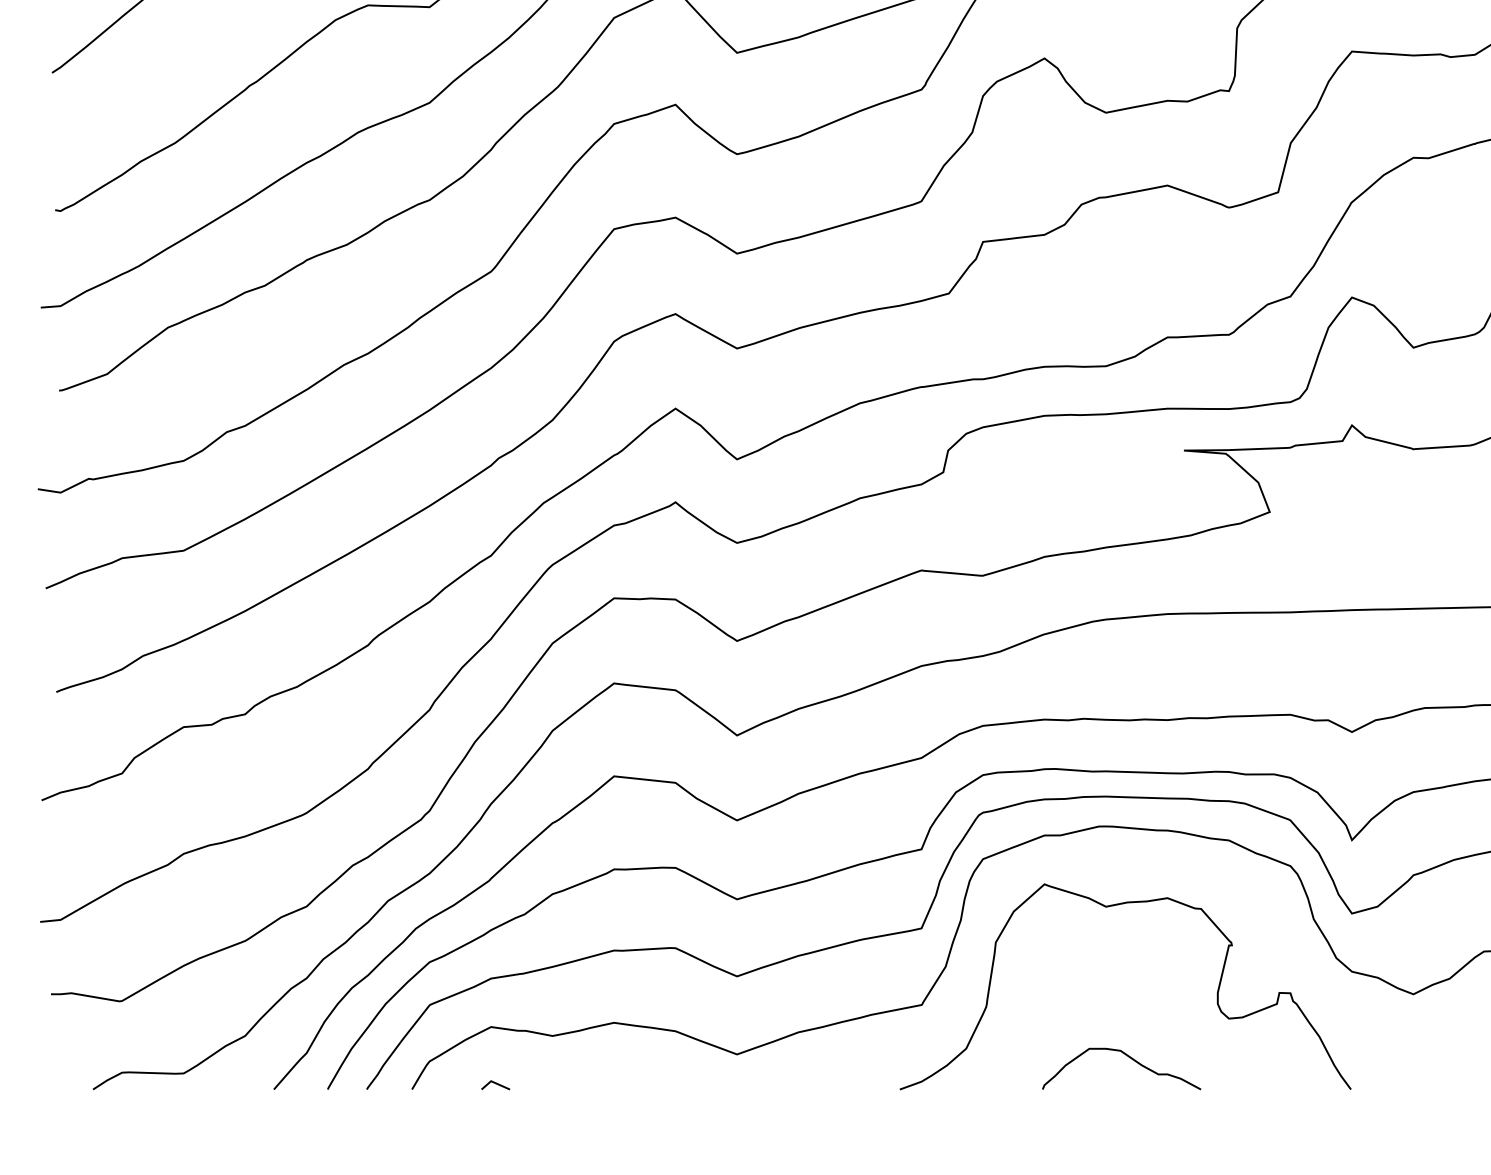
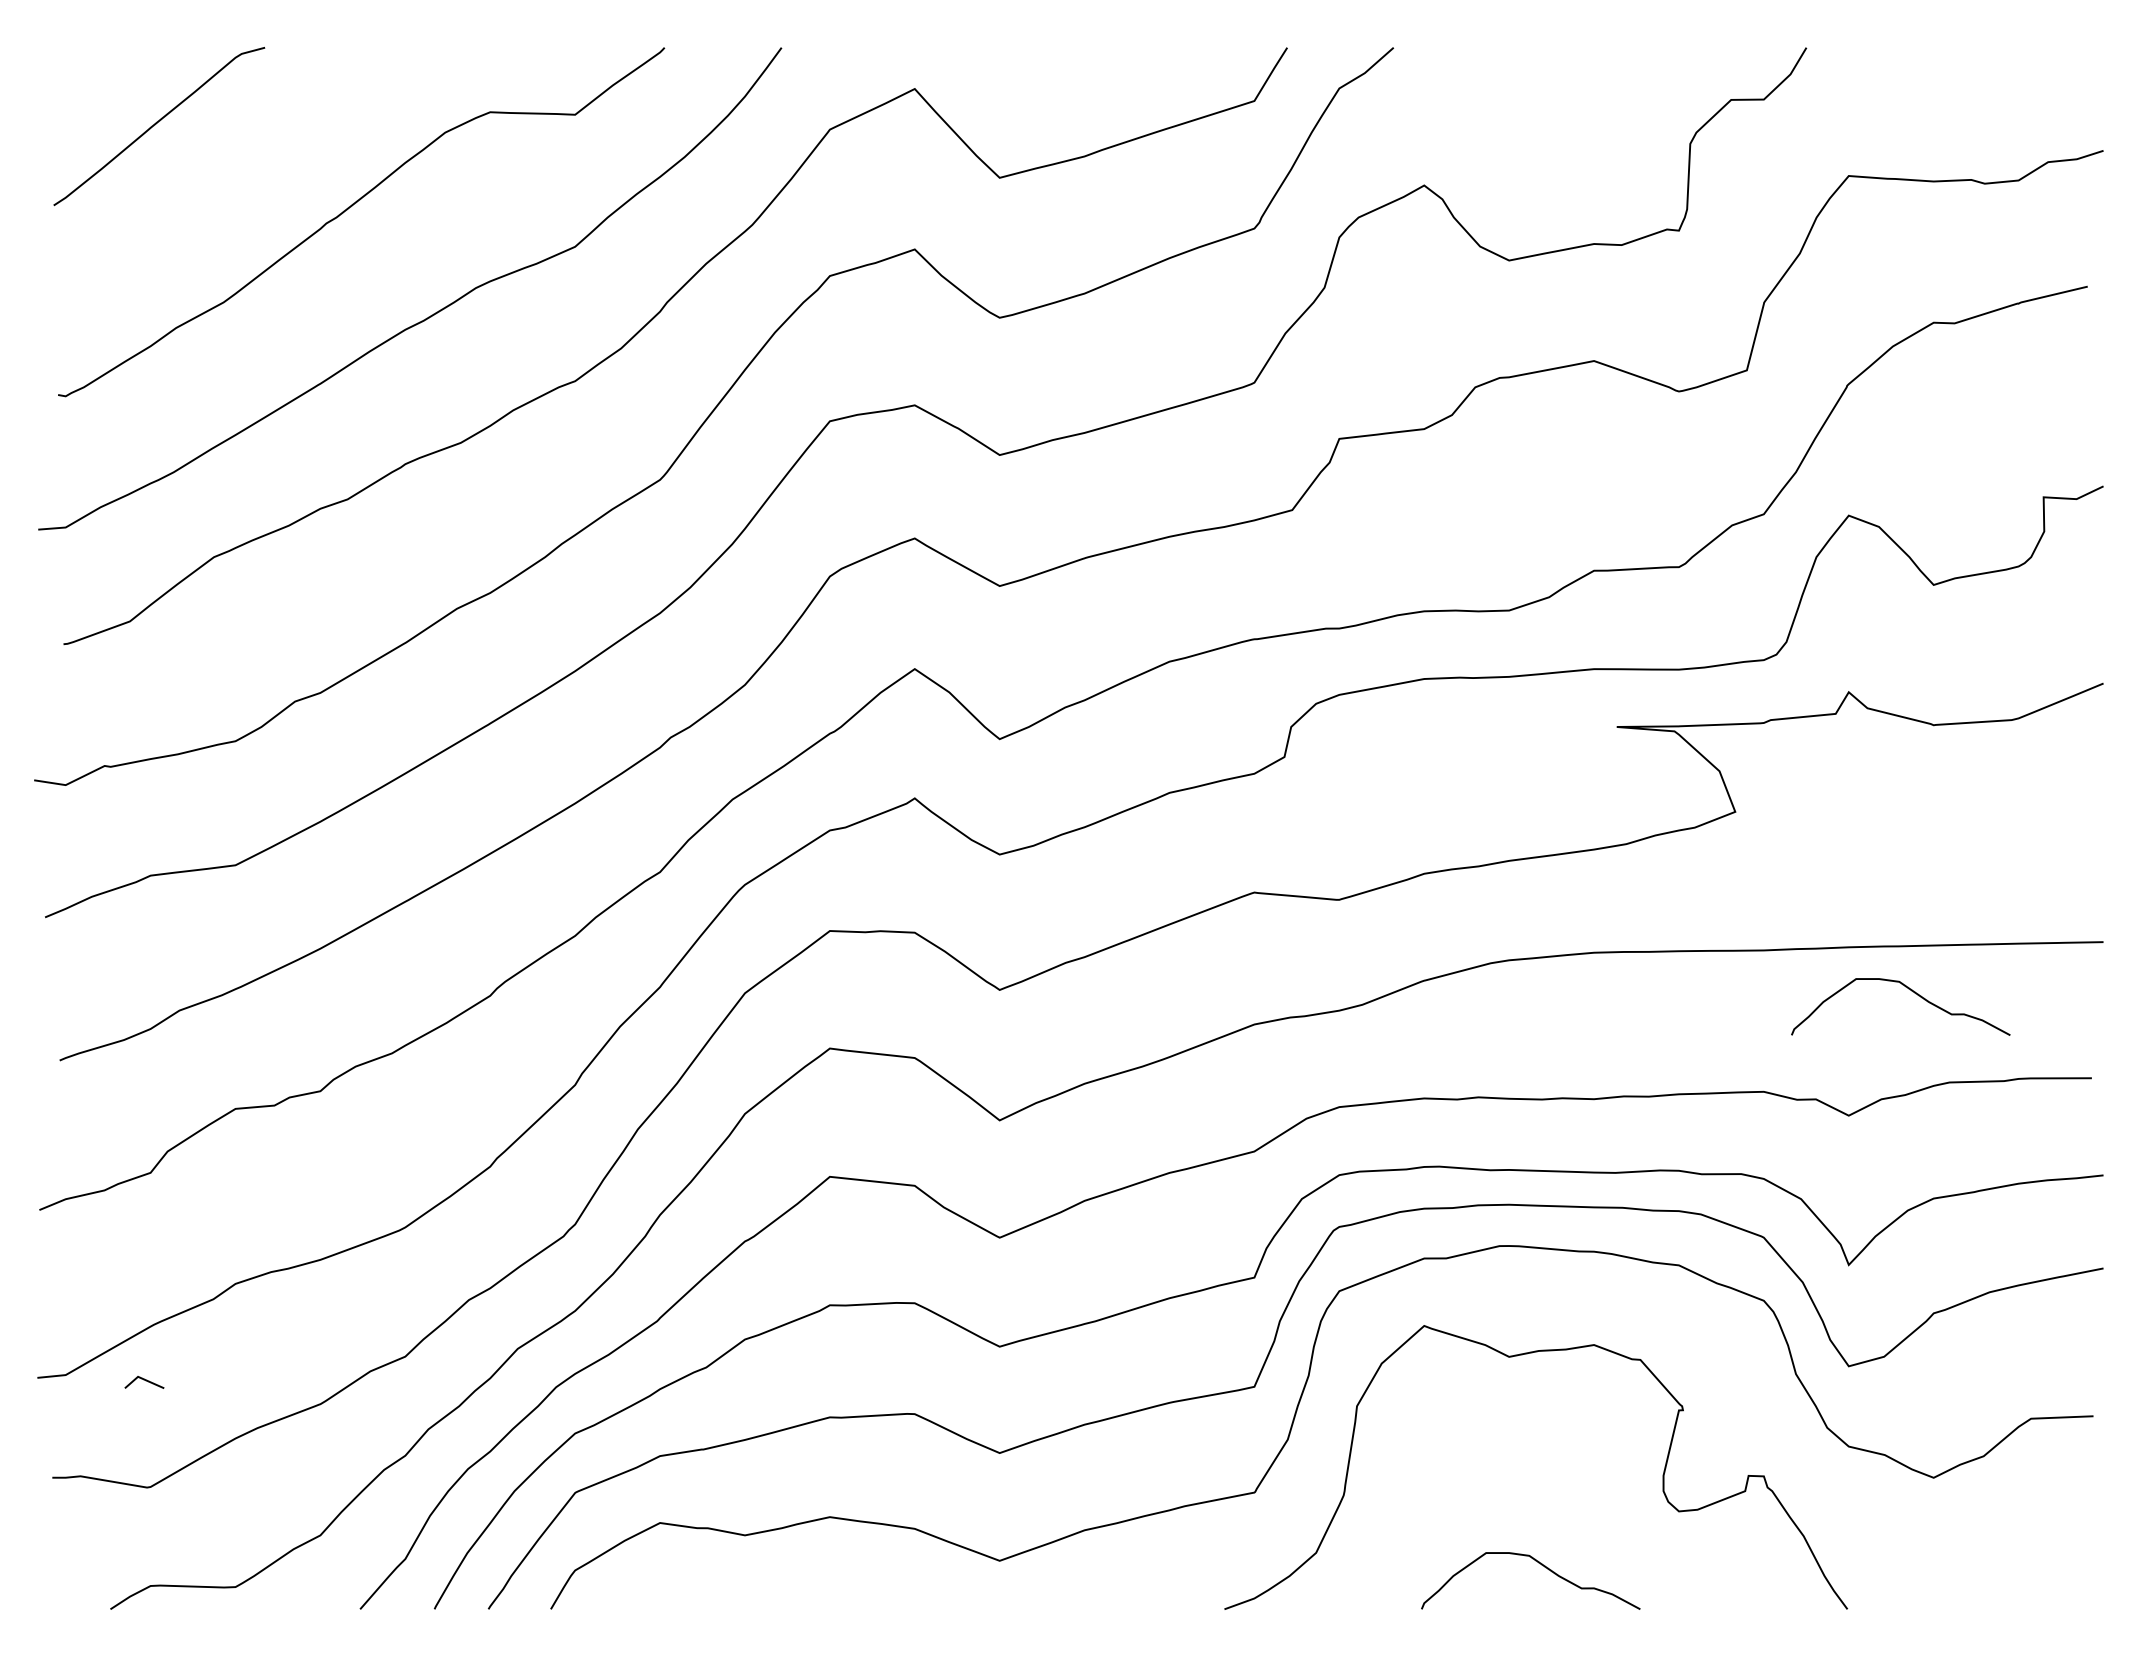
curve: (1397, 642) -> (1911, 991), added
line: (496, 1084) -> (145, 1381), moved

